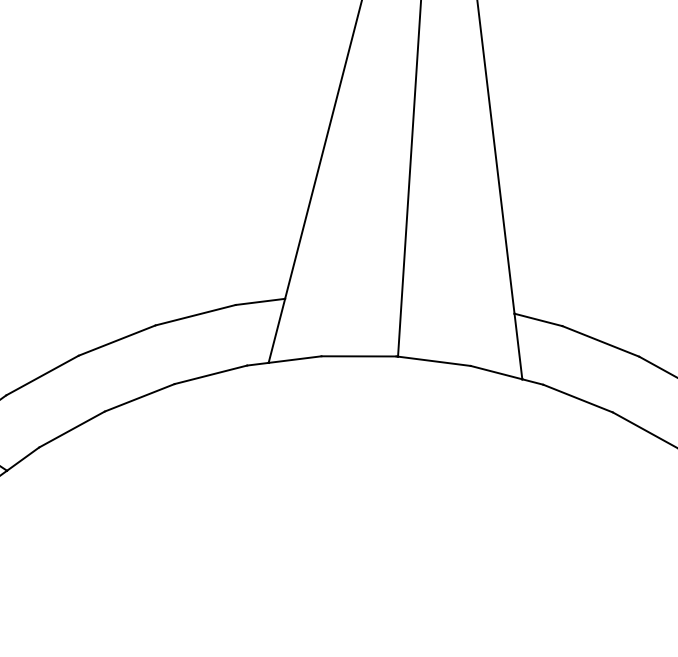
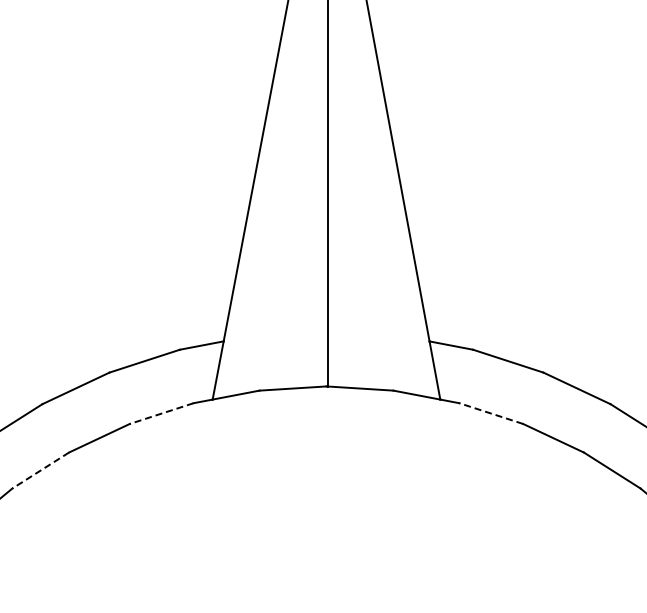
line: (210, 374) -> (161, 413), solid -> dashed
line: (578, 398) -> (491, 413), solid -> dashed
line: (71, 429) -> (40, 470), solid -> dashed

